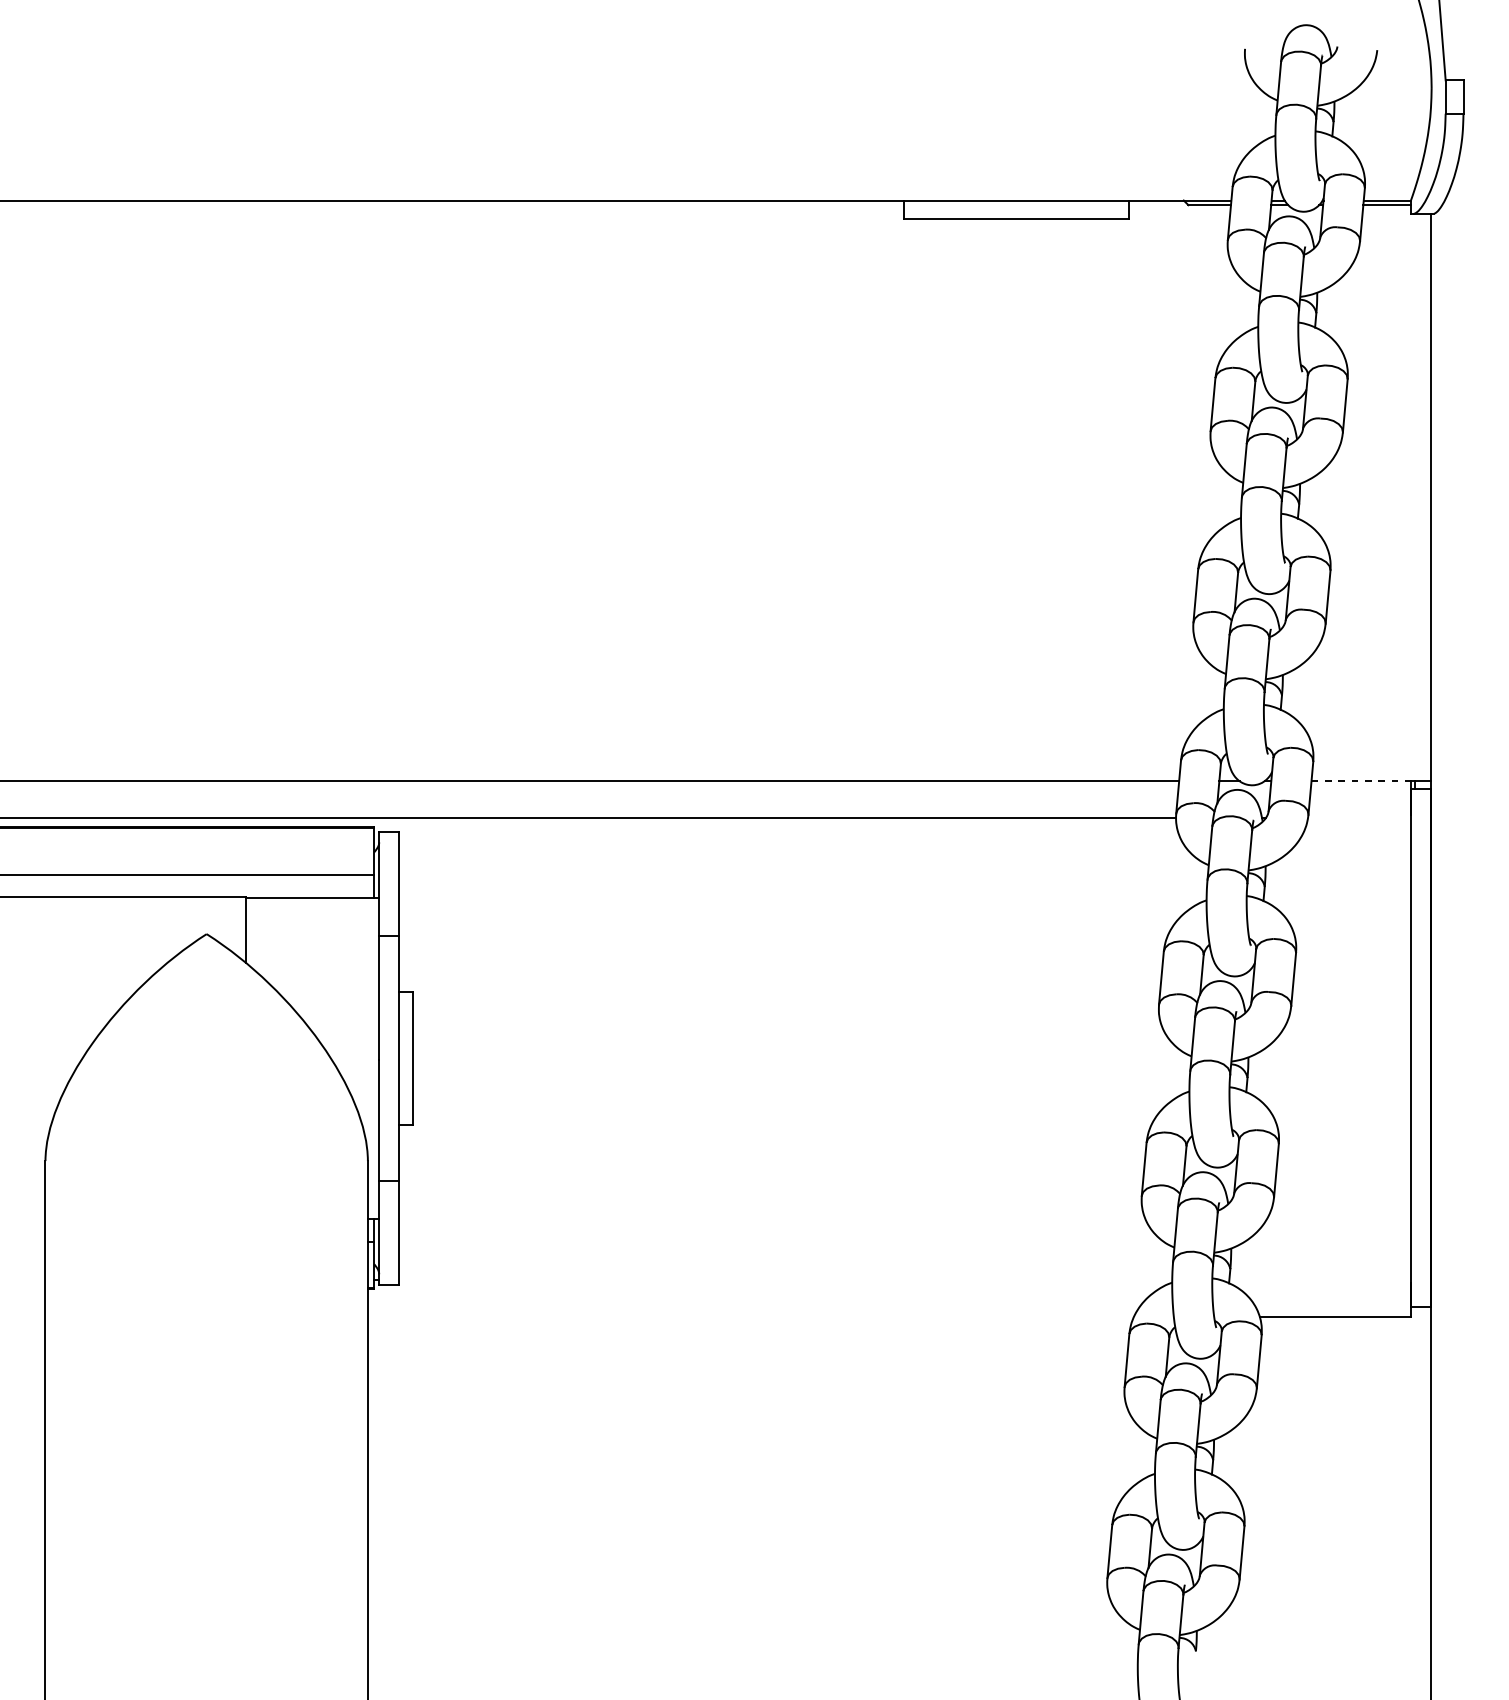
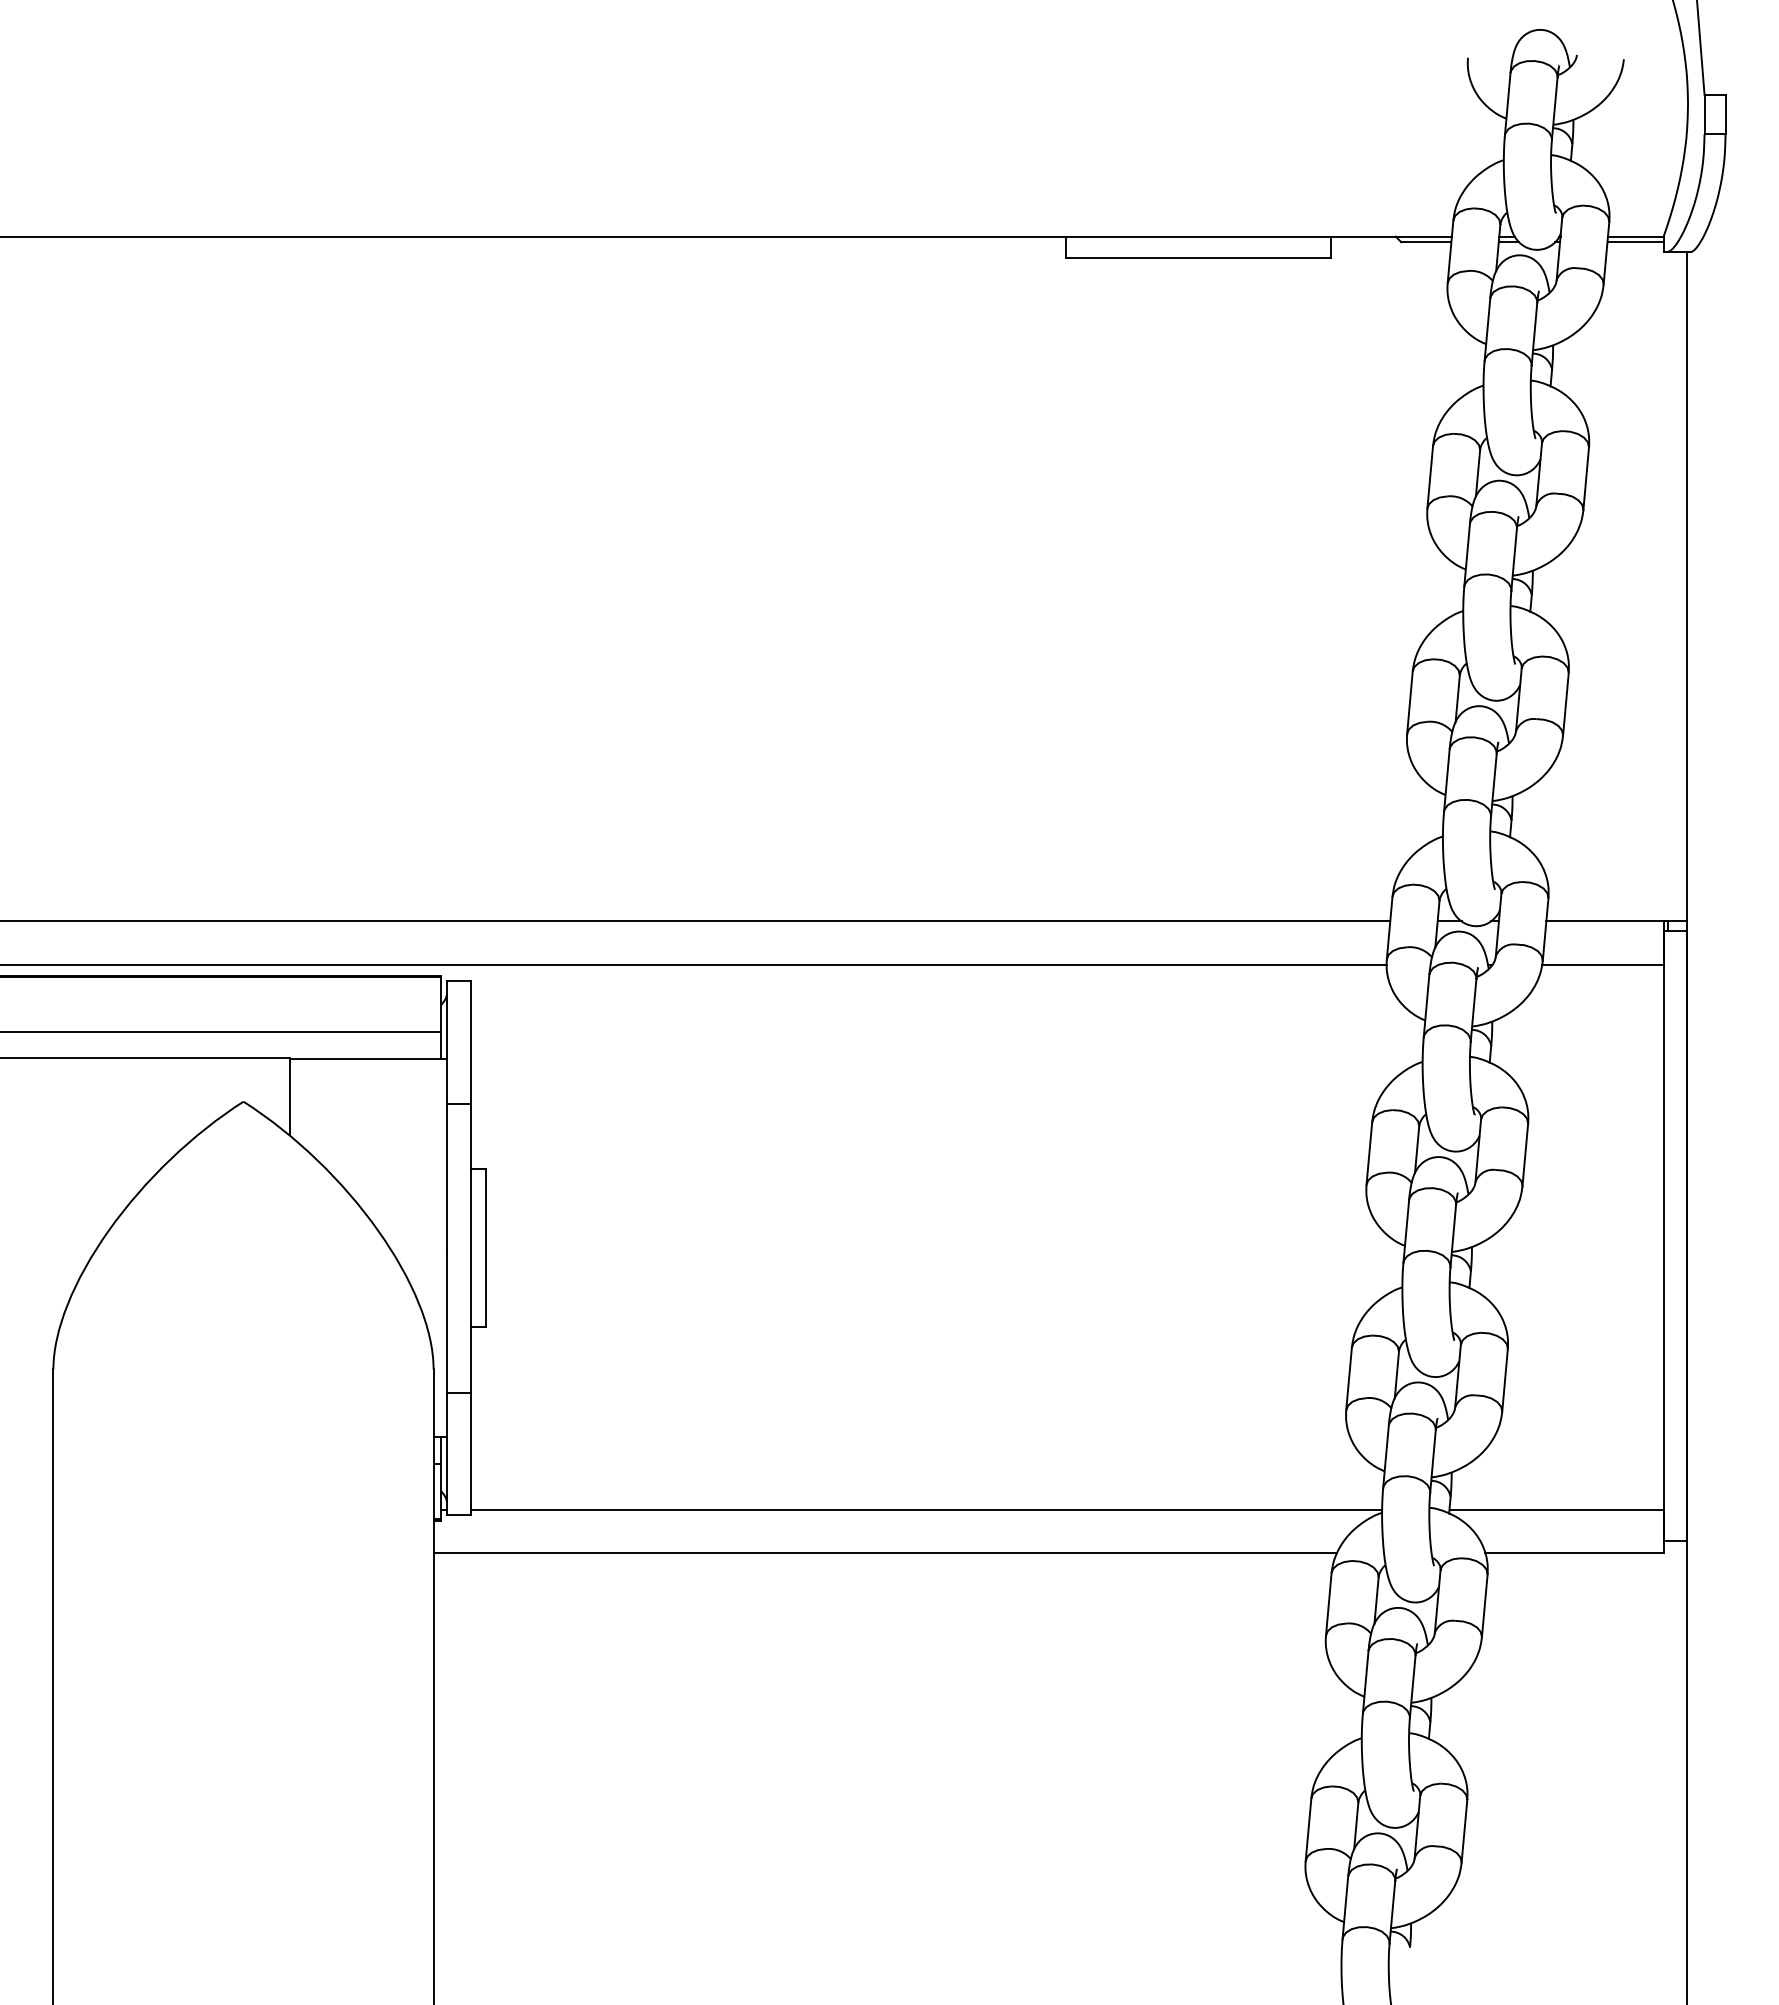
line: (1360, 781) -> (1604, 921), dashed -> solid
line: (1359, 817) -> (1602, 964), added
line: (785, 1280) -> (926, 1510), added
line: (1320, 1280) -> (1556, 1510), added
line: (751, 1317) -> (885, 1553), added

